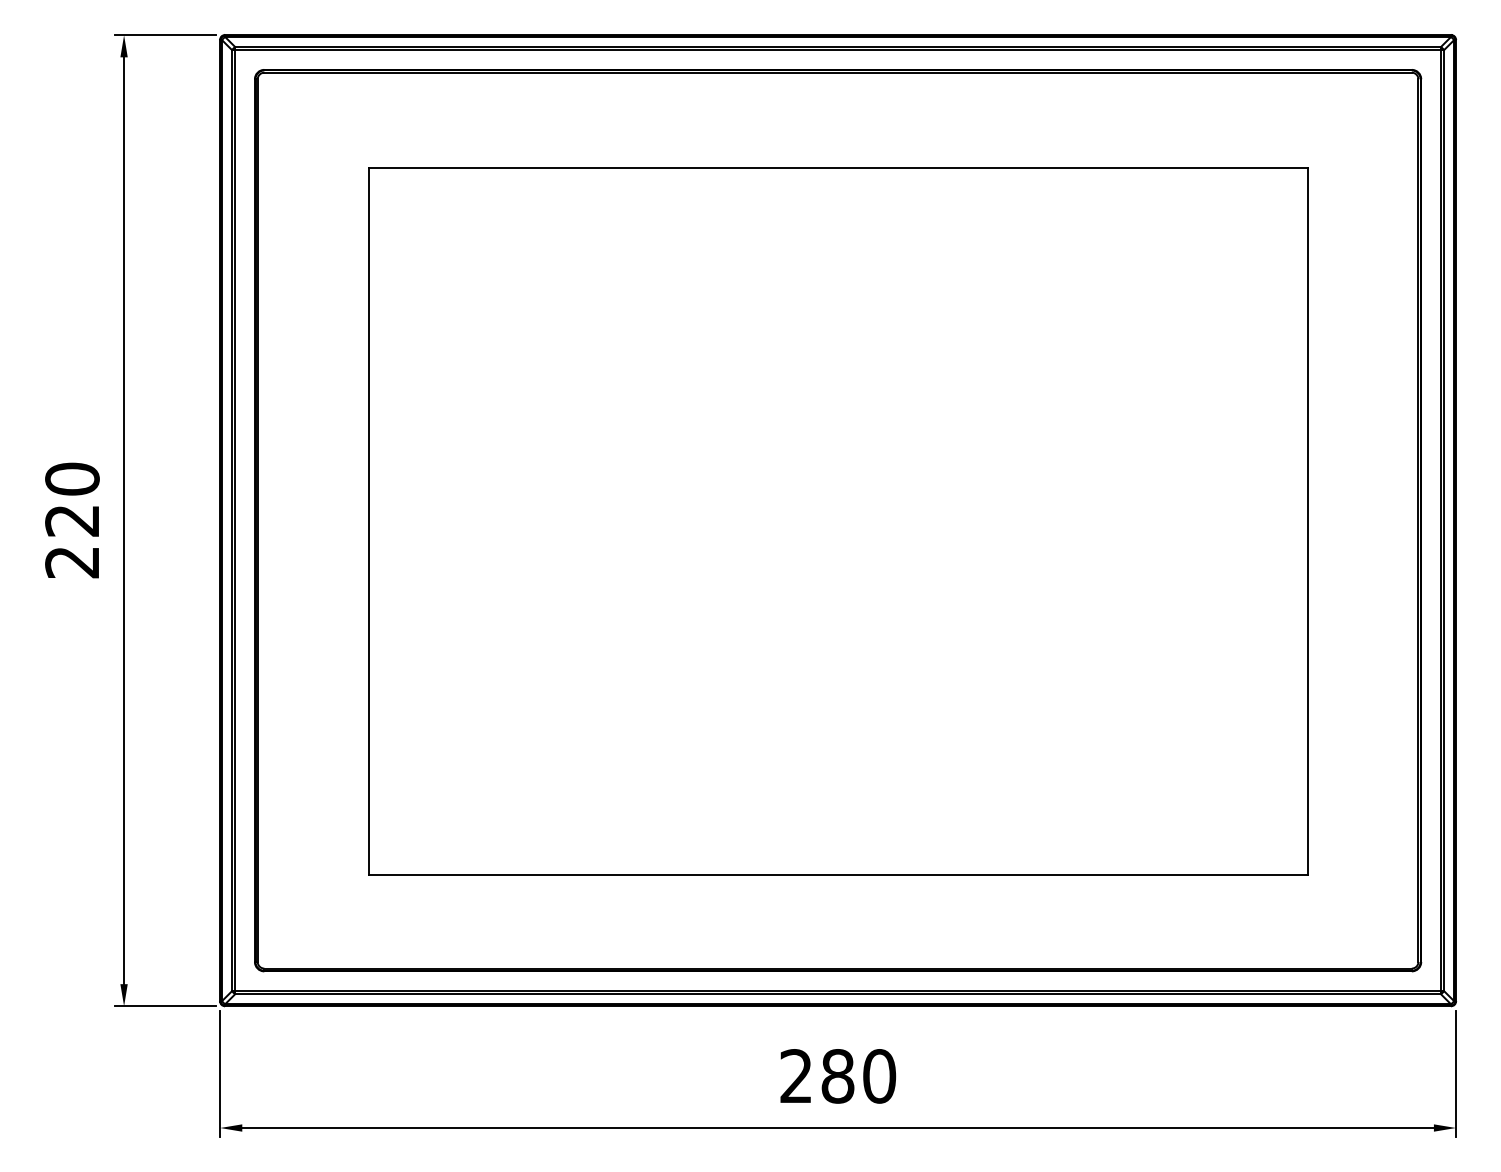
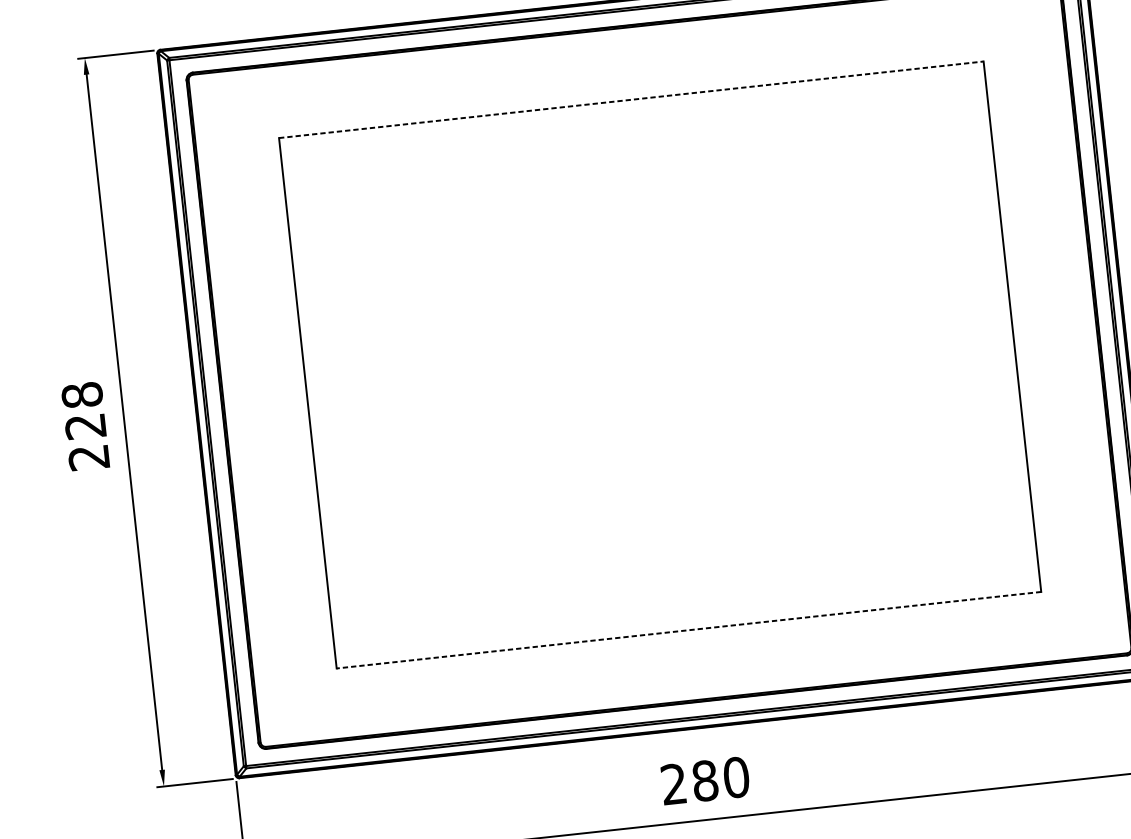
line: (838, 168) -> (631, 99), solid -> dashed
text: (72, 478) -> (82, 394), 220 -> 228
line: (838, 875) -> (689, 630), solid -> dashed

